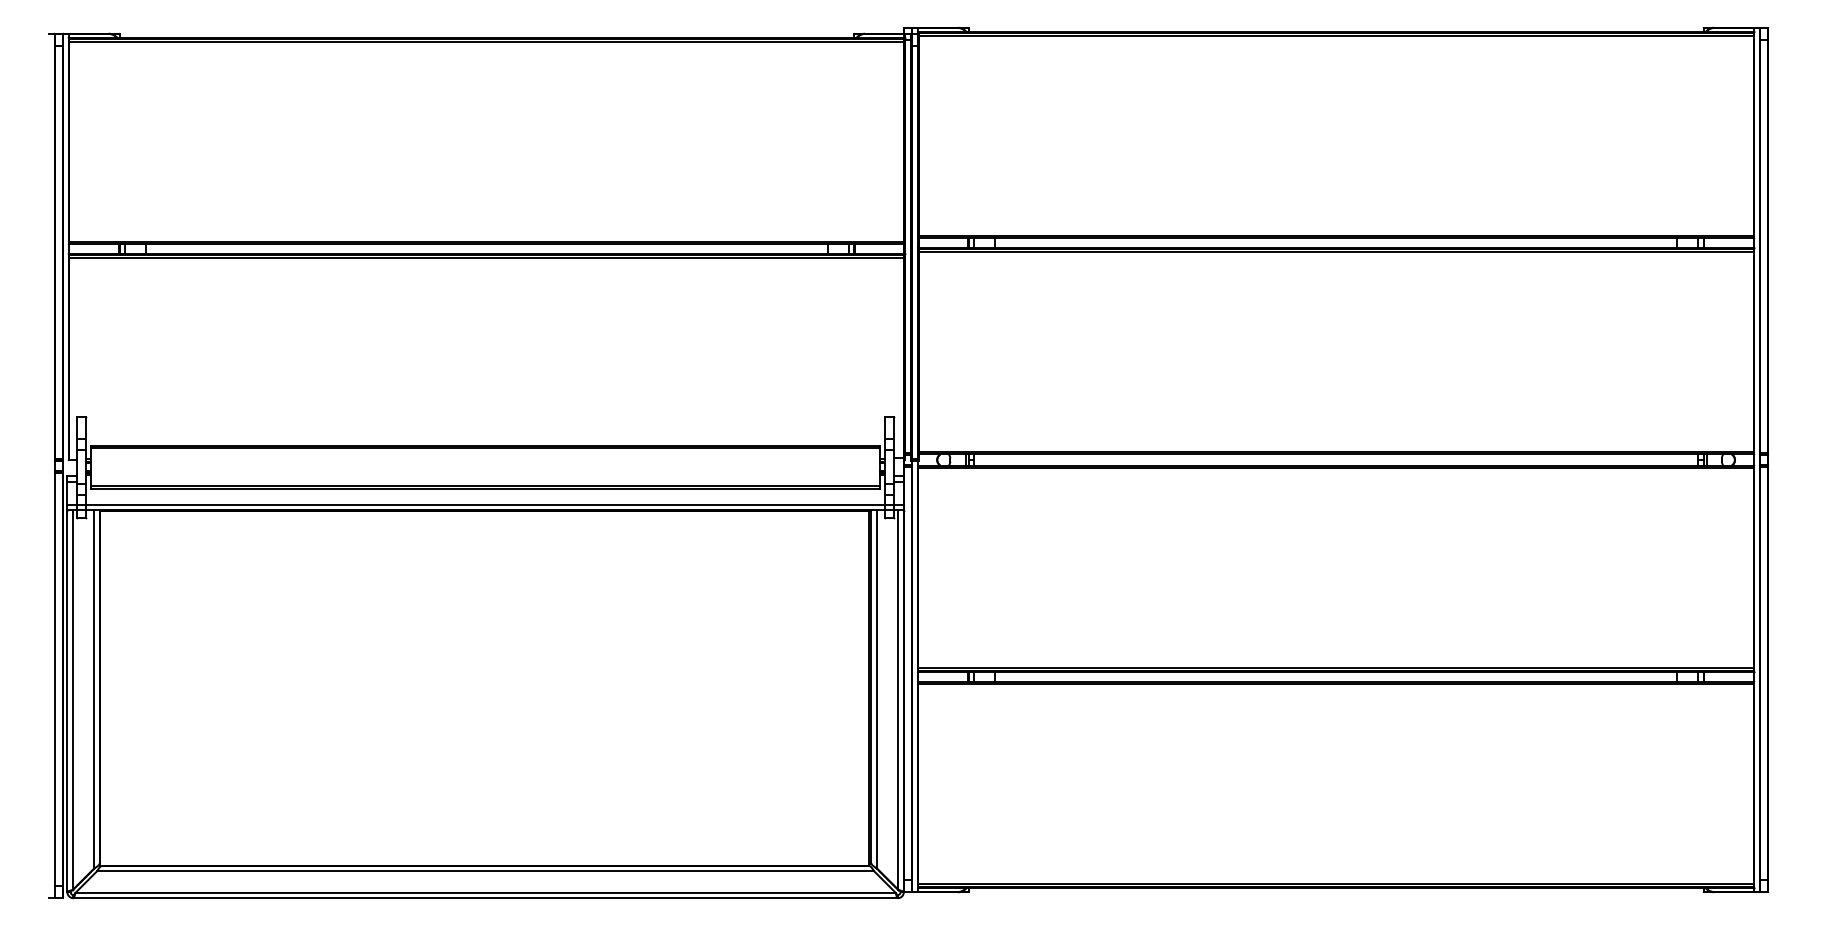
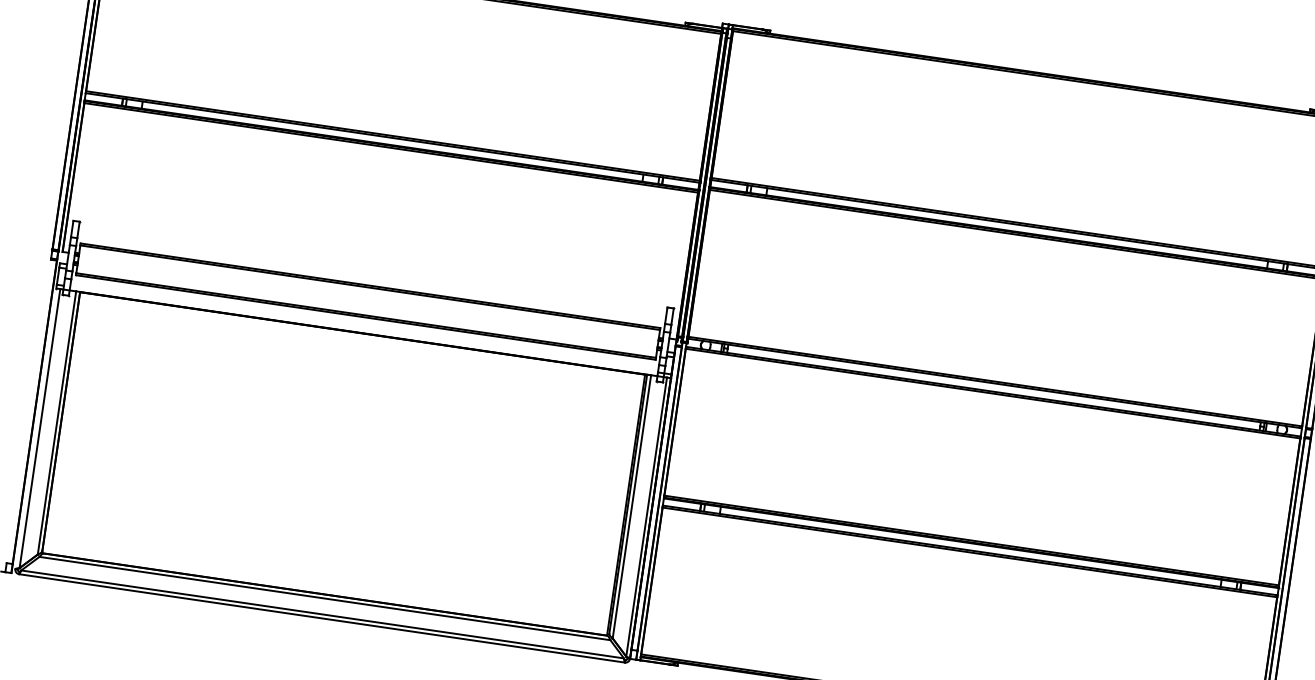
line: (481, 505) -> (361, 329), removed
line: (54, 678) -> (28, 410), removed
line: (67, 701) -> (35, 429), removed

